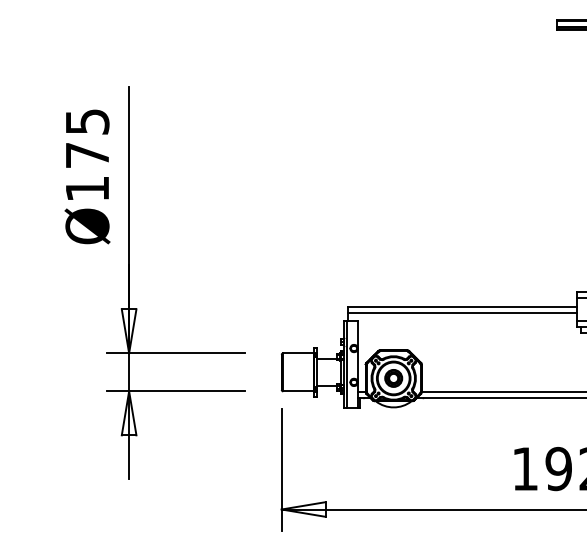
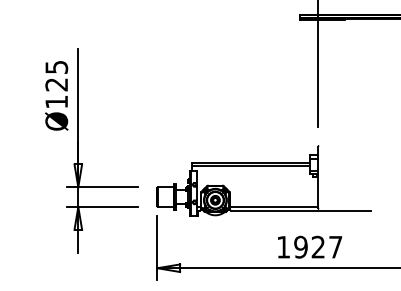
text: (87, 154) -> (56, 84), Ø175 -> Ø125

